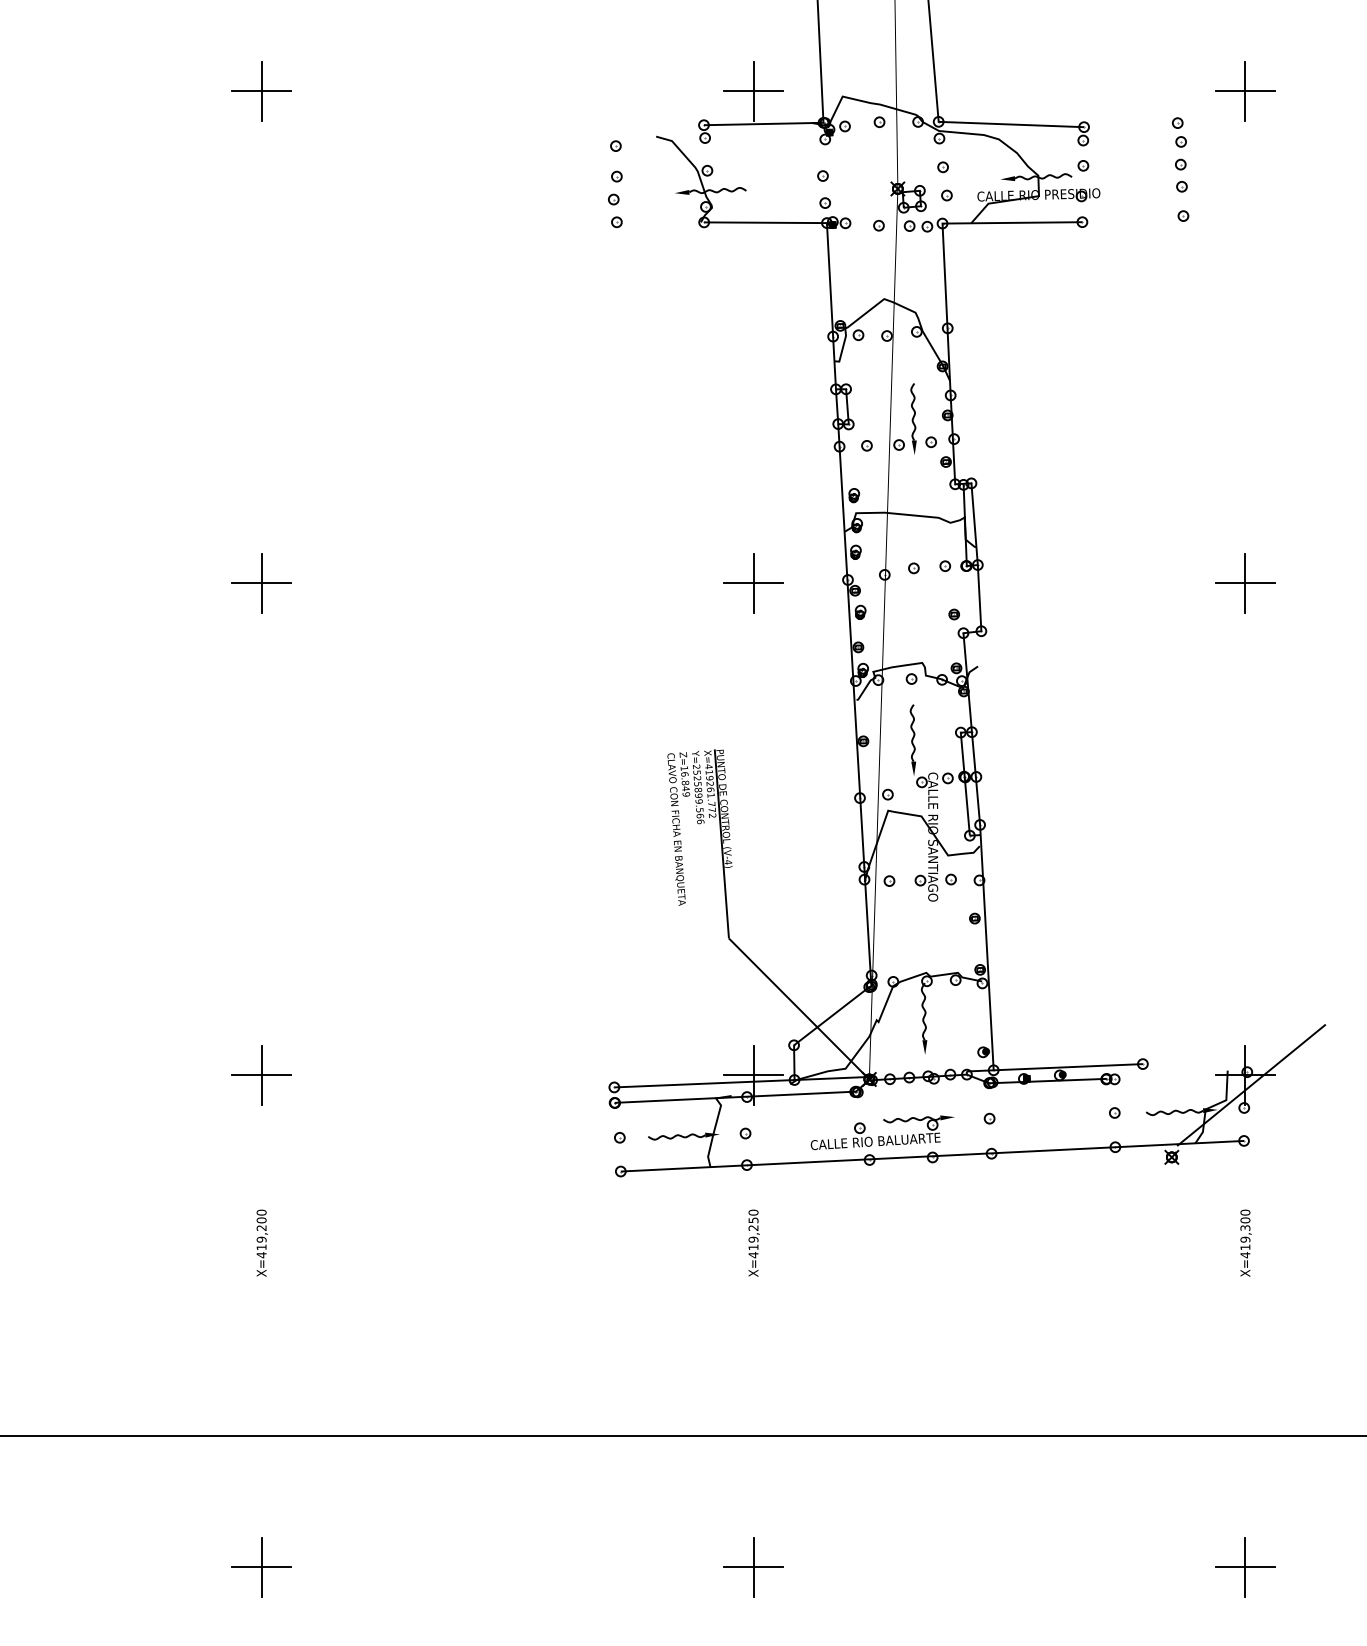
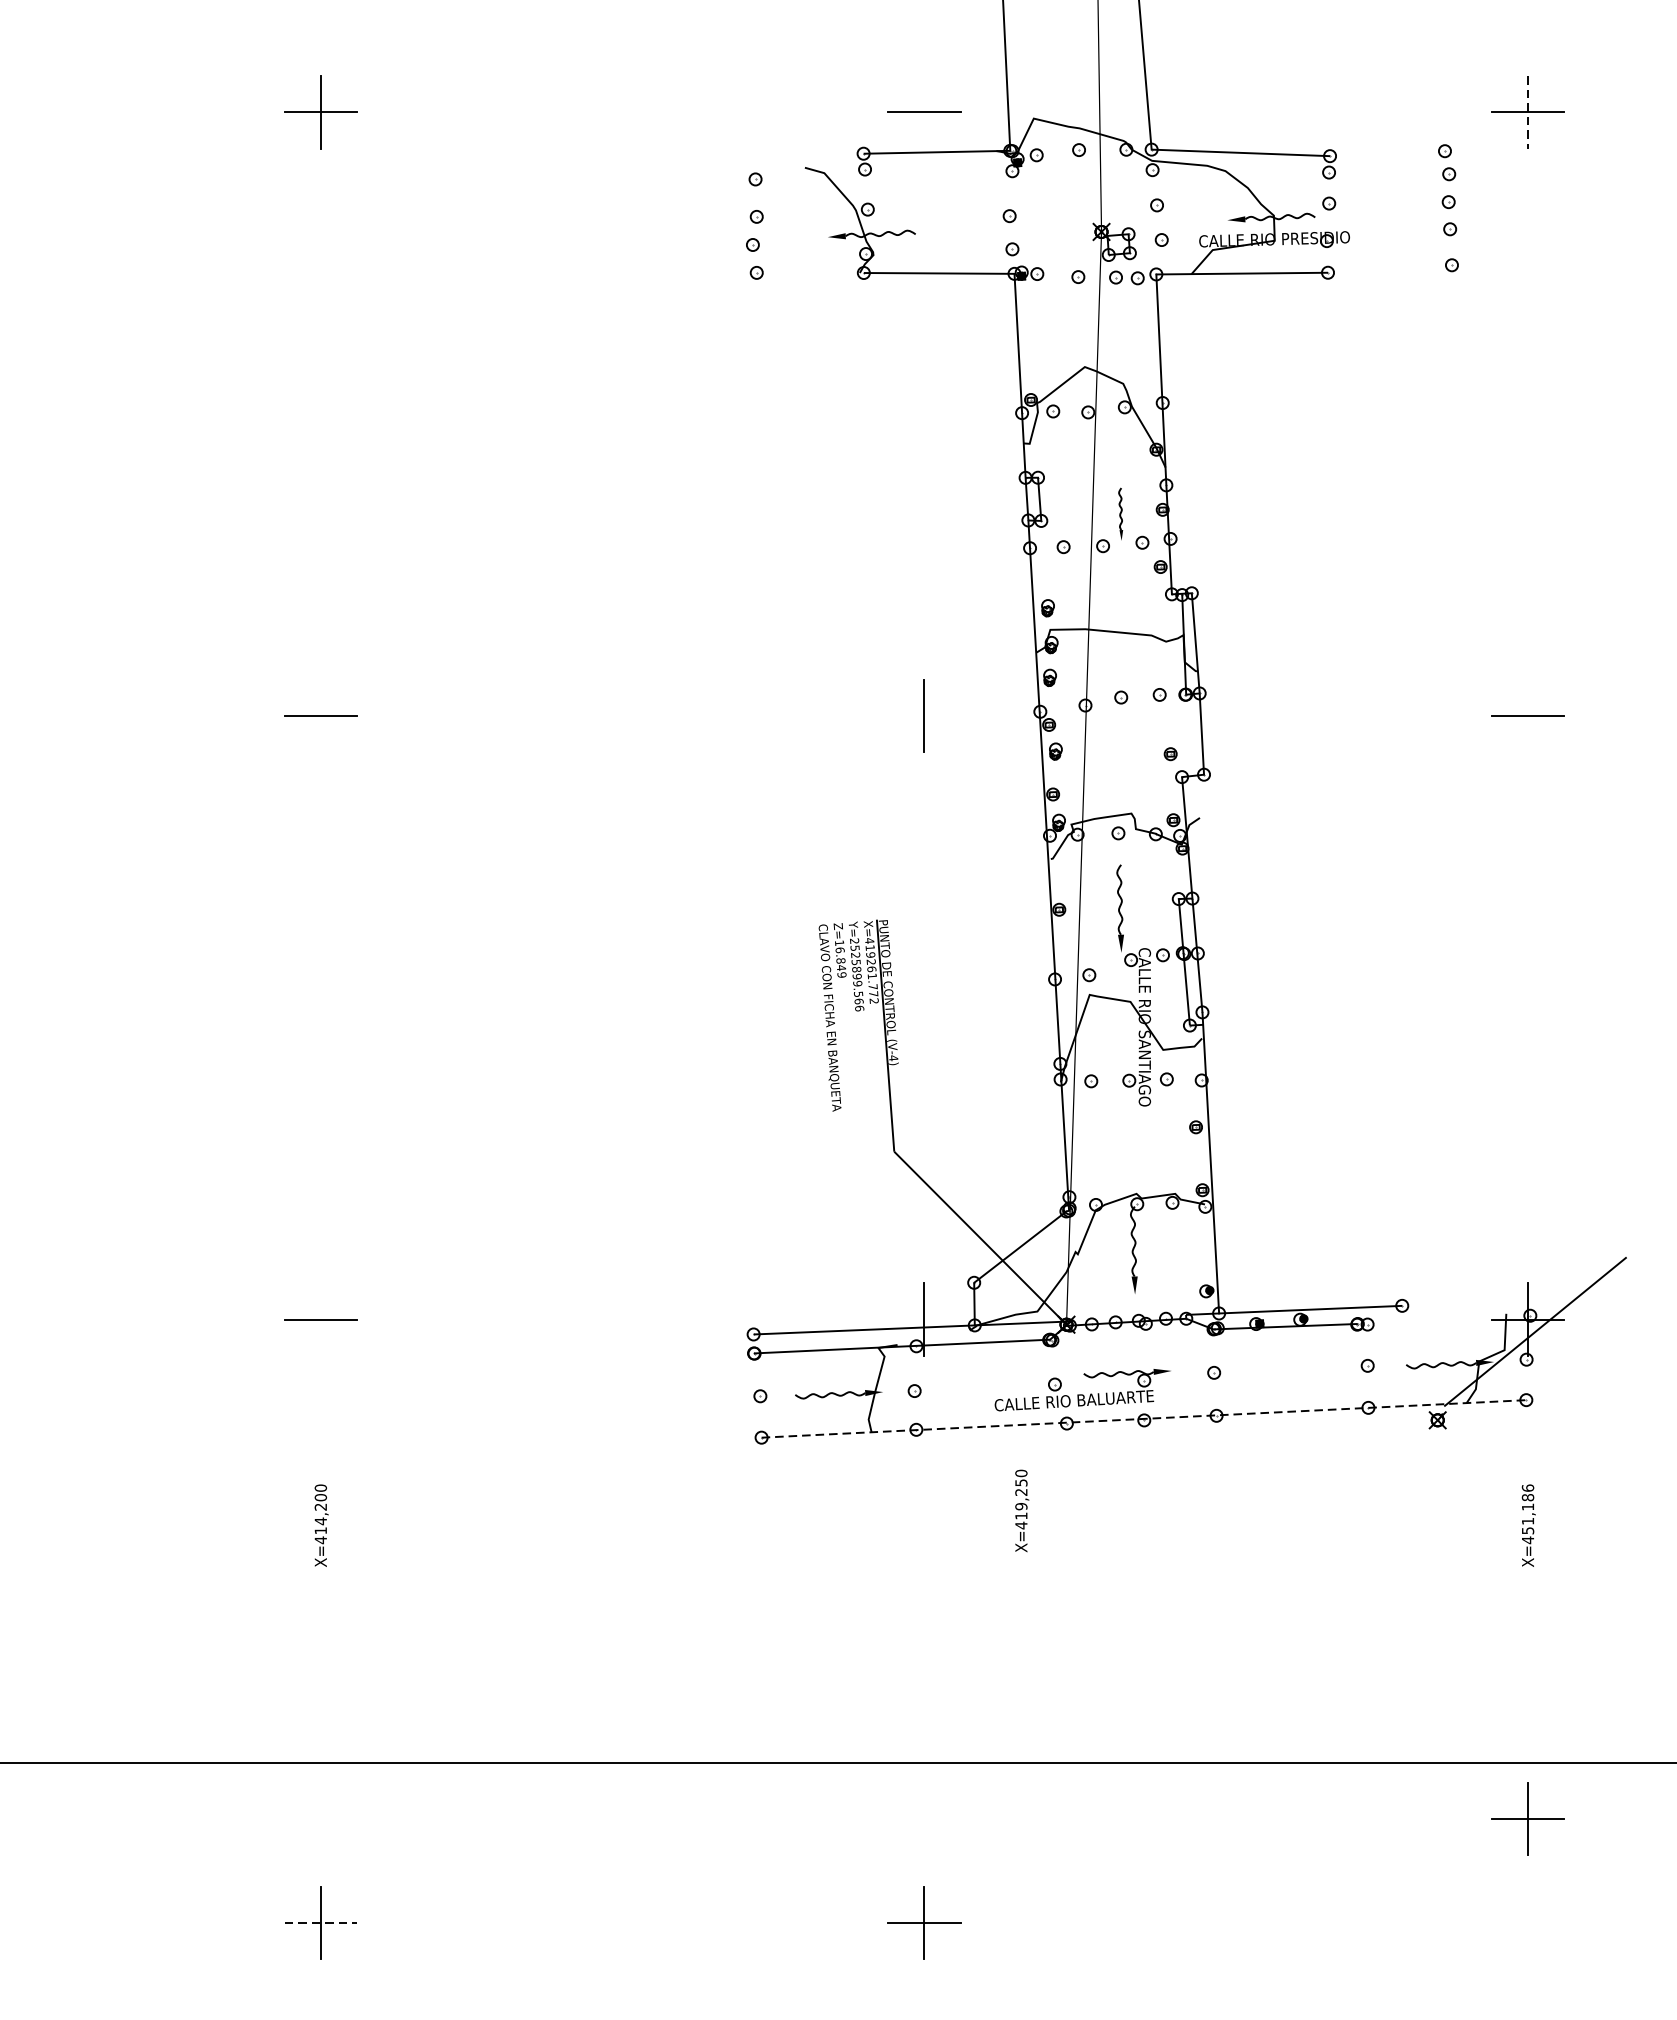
line: (753, 90) -> (924, 111), removed
line: (1245, 91) -> (1528, 112), solid -> dashed
part: (913, 418) -> (1120, 513), size x0.6
line: (261, 582) -> (320, 714), removed
line: (1245, 582) -> (1528, 714), removed
line: (753, 583) -> (924, 716), removed
line: (261, 1074) -> (320, 1318), removed
line: (753, 1075) -> (924, 1319), removed
line: (932, 1156) -> (1144, 1419), solid -> dashed
text: (1245, 1229) -> (1528, 1508), X=419,300 -> X=451,186
text: (261, 1239) -> (320, 1521), X=419,200 -> X=414,200
text: (753, 1242) -> (1021, 1510), moved
line: (261, 1567) -> (320, 1923), solid -> dashed
part: (1245, 1567) -> (1528, 1819), moved

